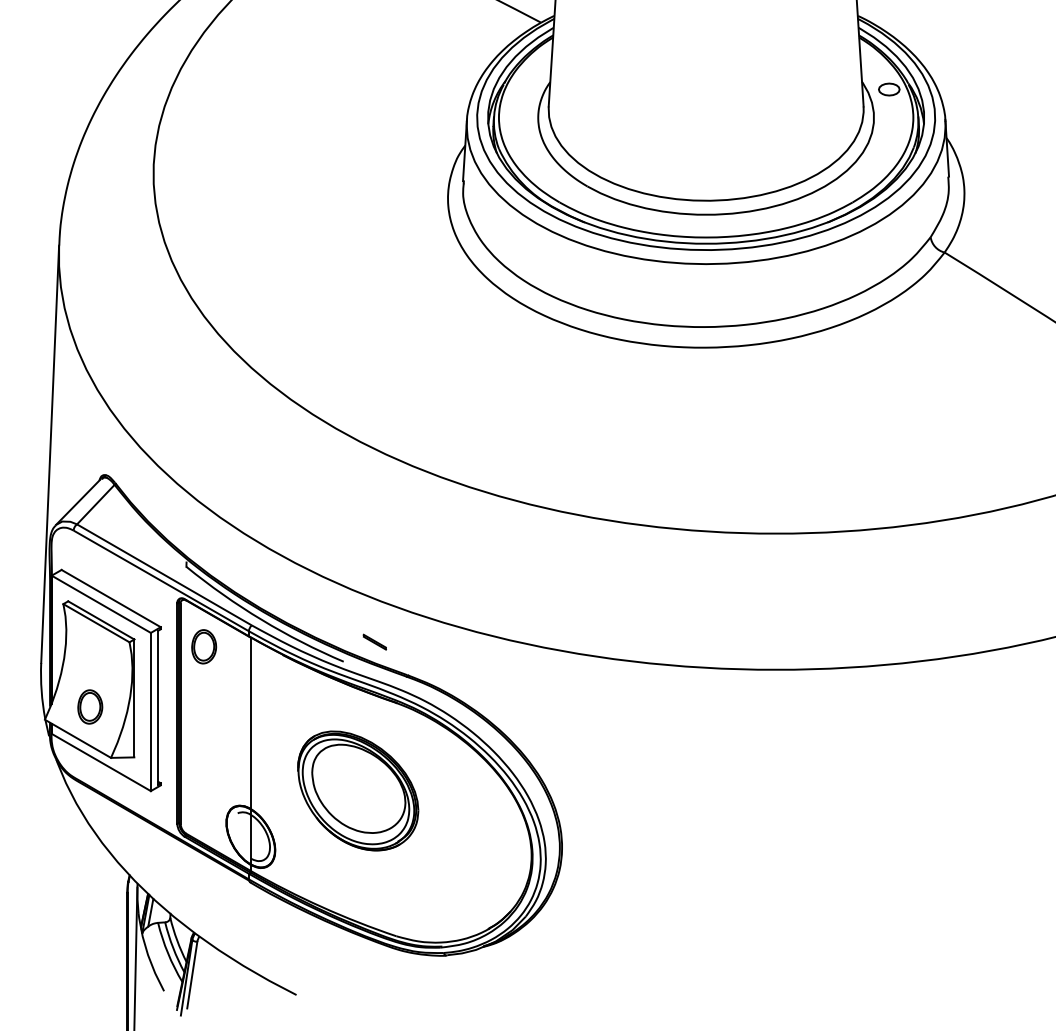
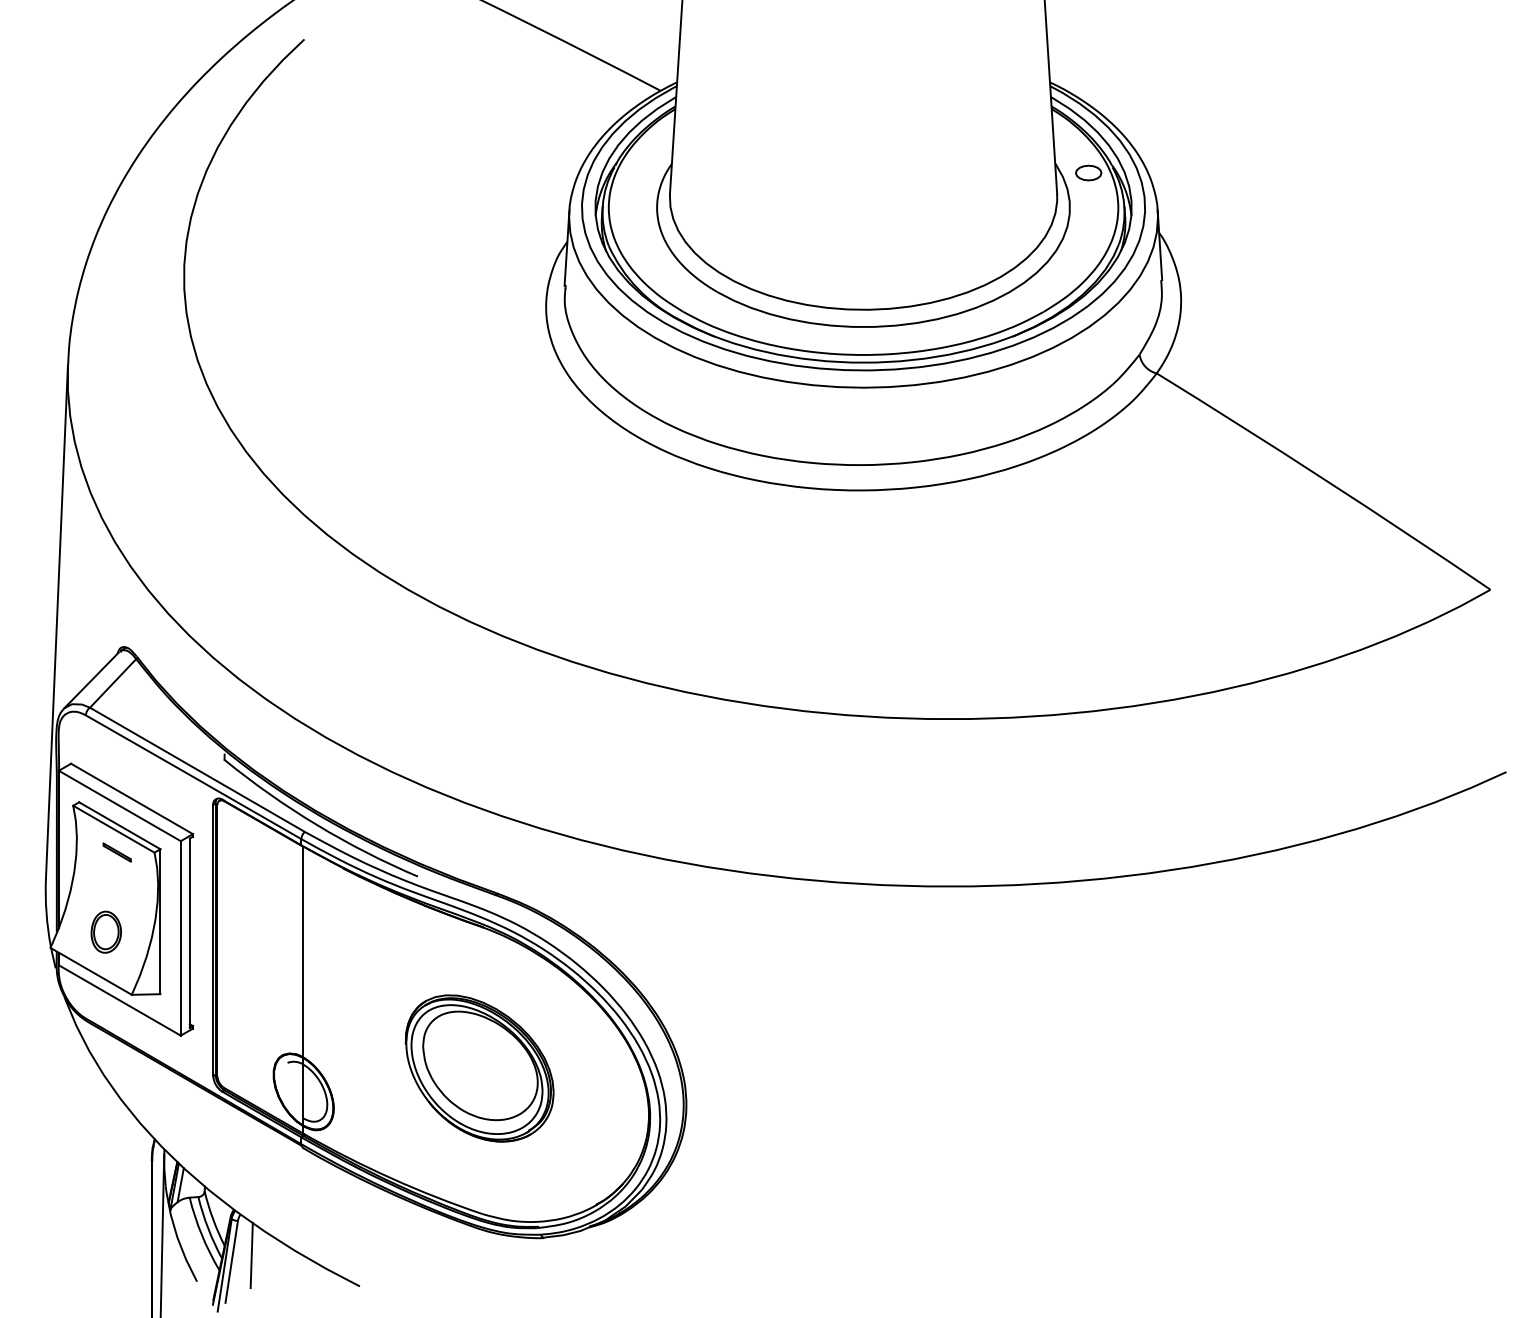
part: (374, 642) -> (116, 852), moved
part: (203, 646) -> (245, 857), removed
part: (358, 790) -> (479, 1068), moved
line: (208, 969) -> (251, 1255), added

